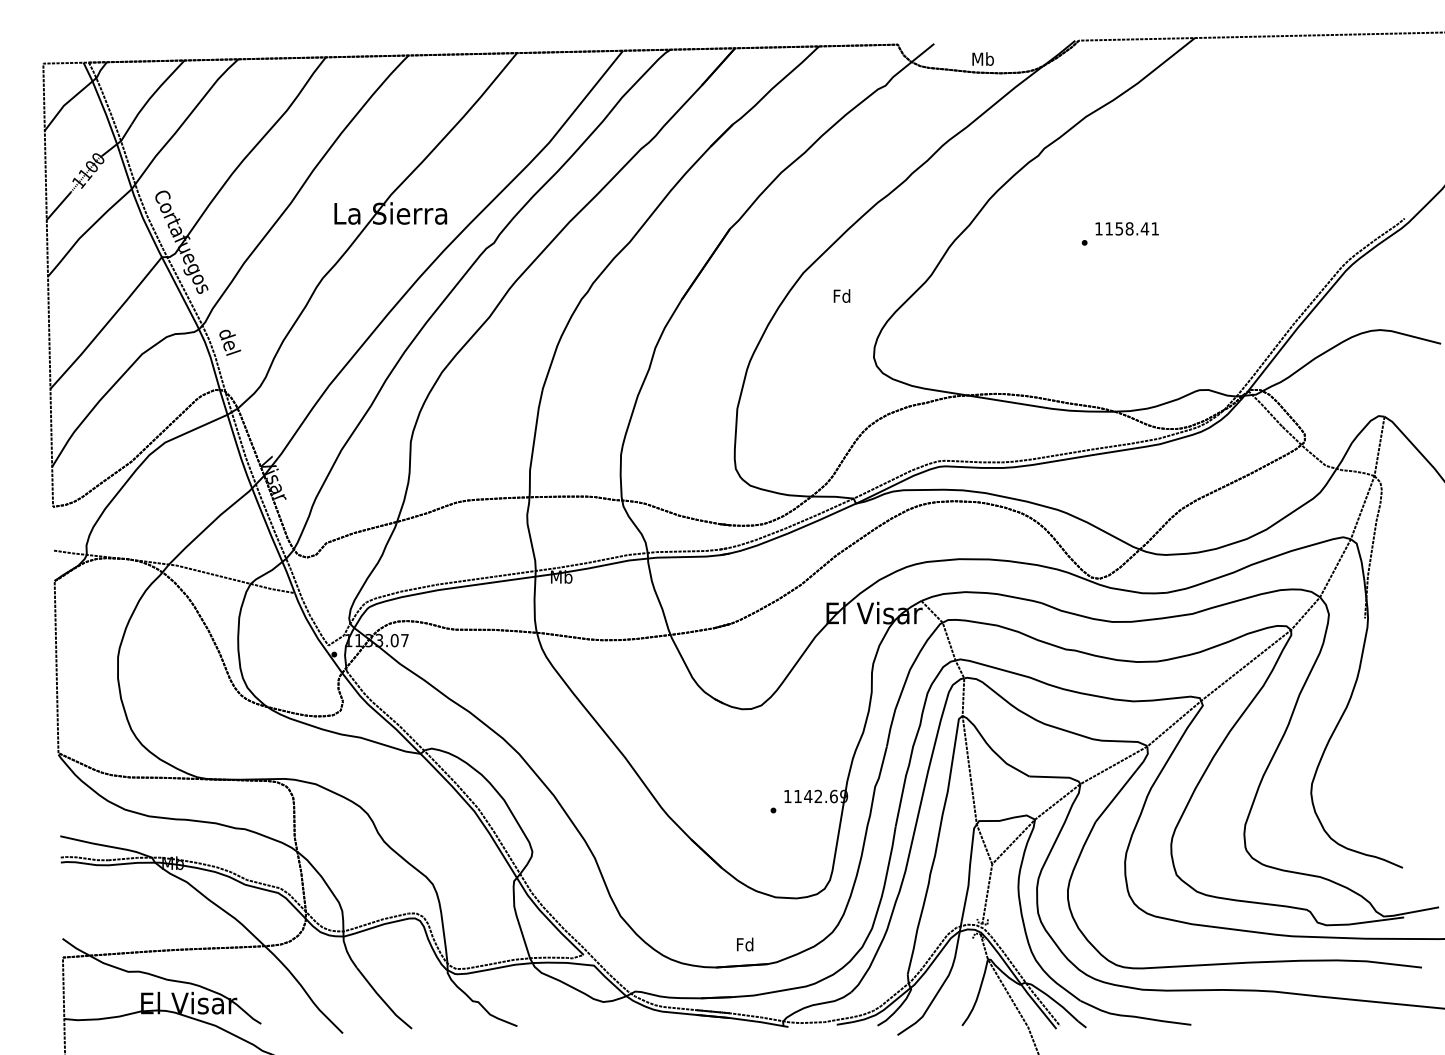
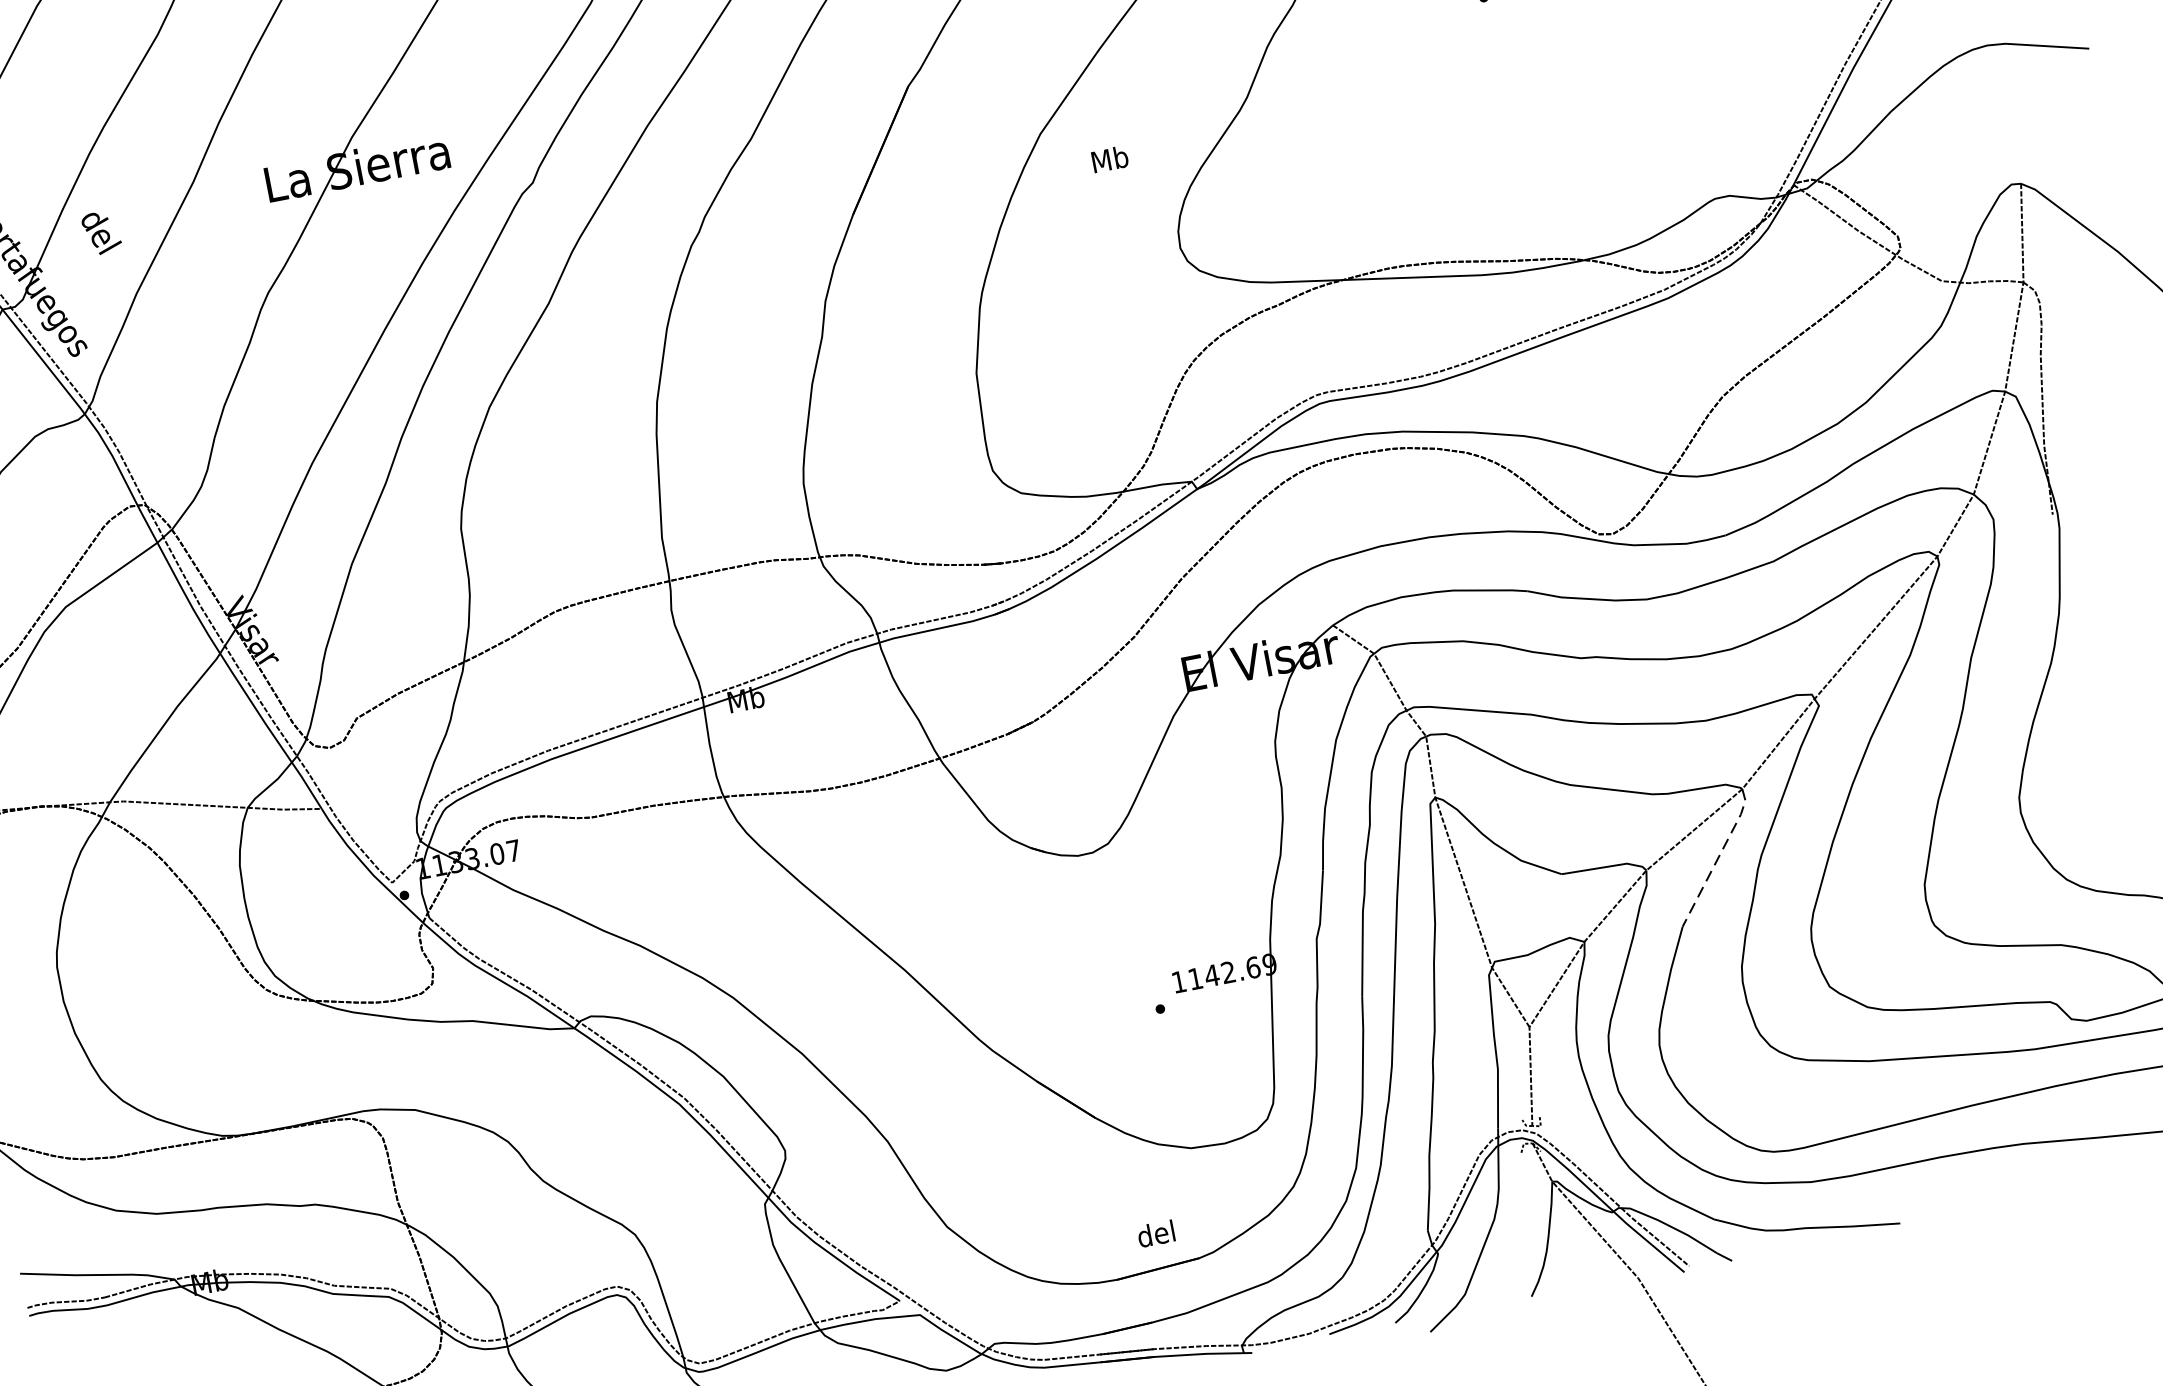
text: (842, 295) -> (1110, 158), Fd -> Mb
text: (230, 342) -> (102, 232), moved
line: (1125, 784) -> (1719, 857), solid -> dashed
text: (744, 944) -> (1155, 1233), Fd -> del

